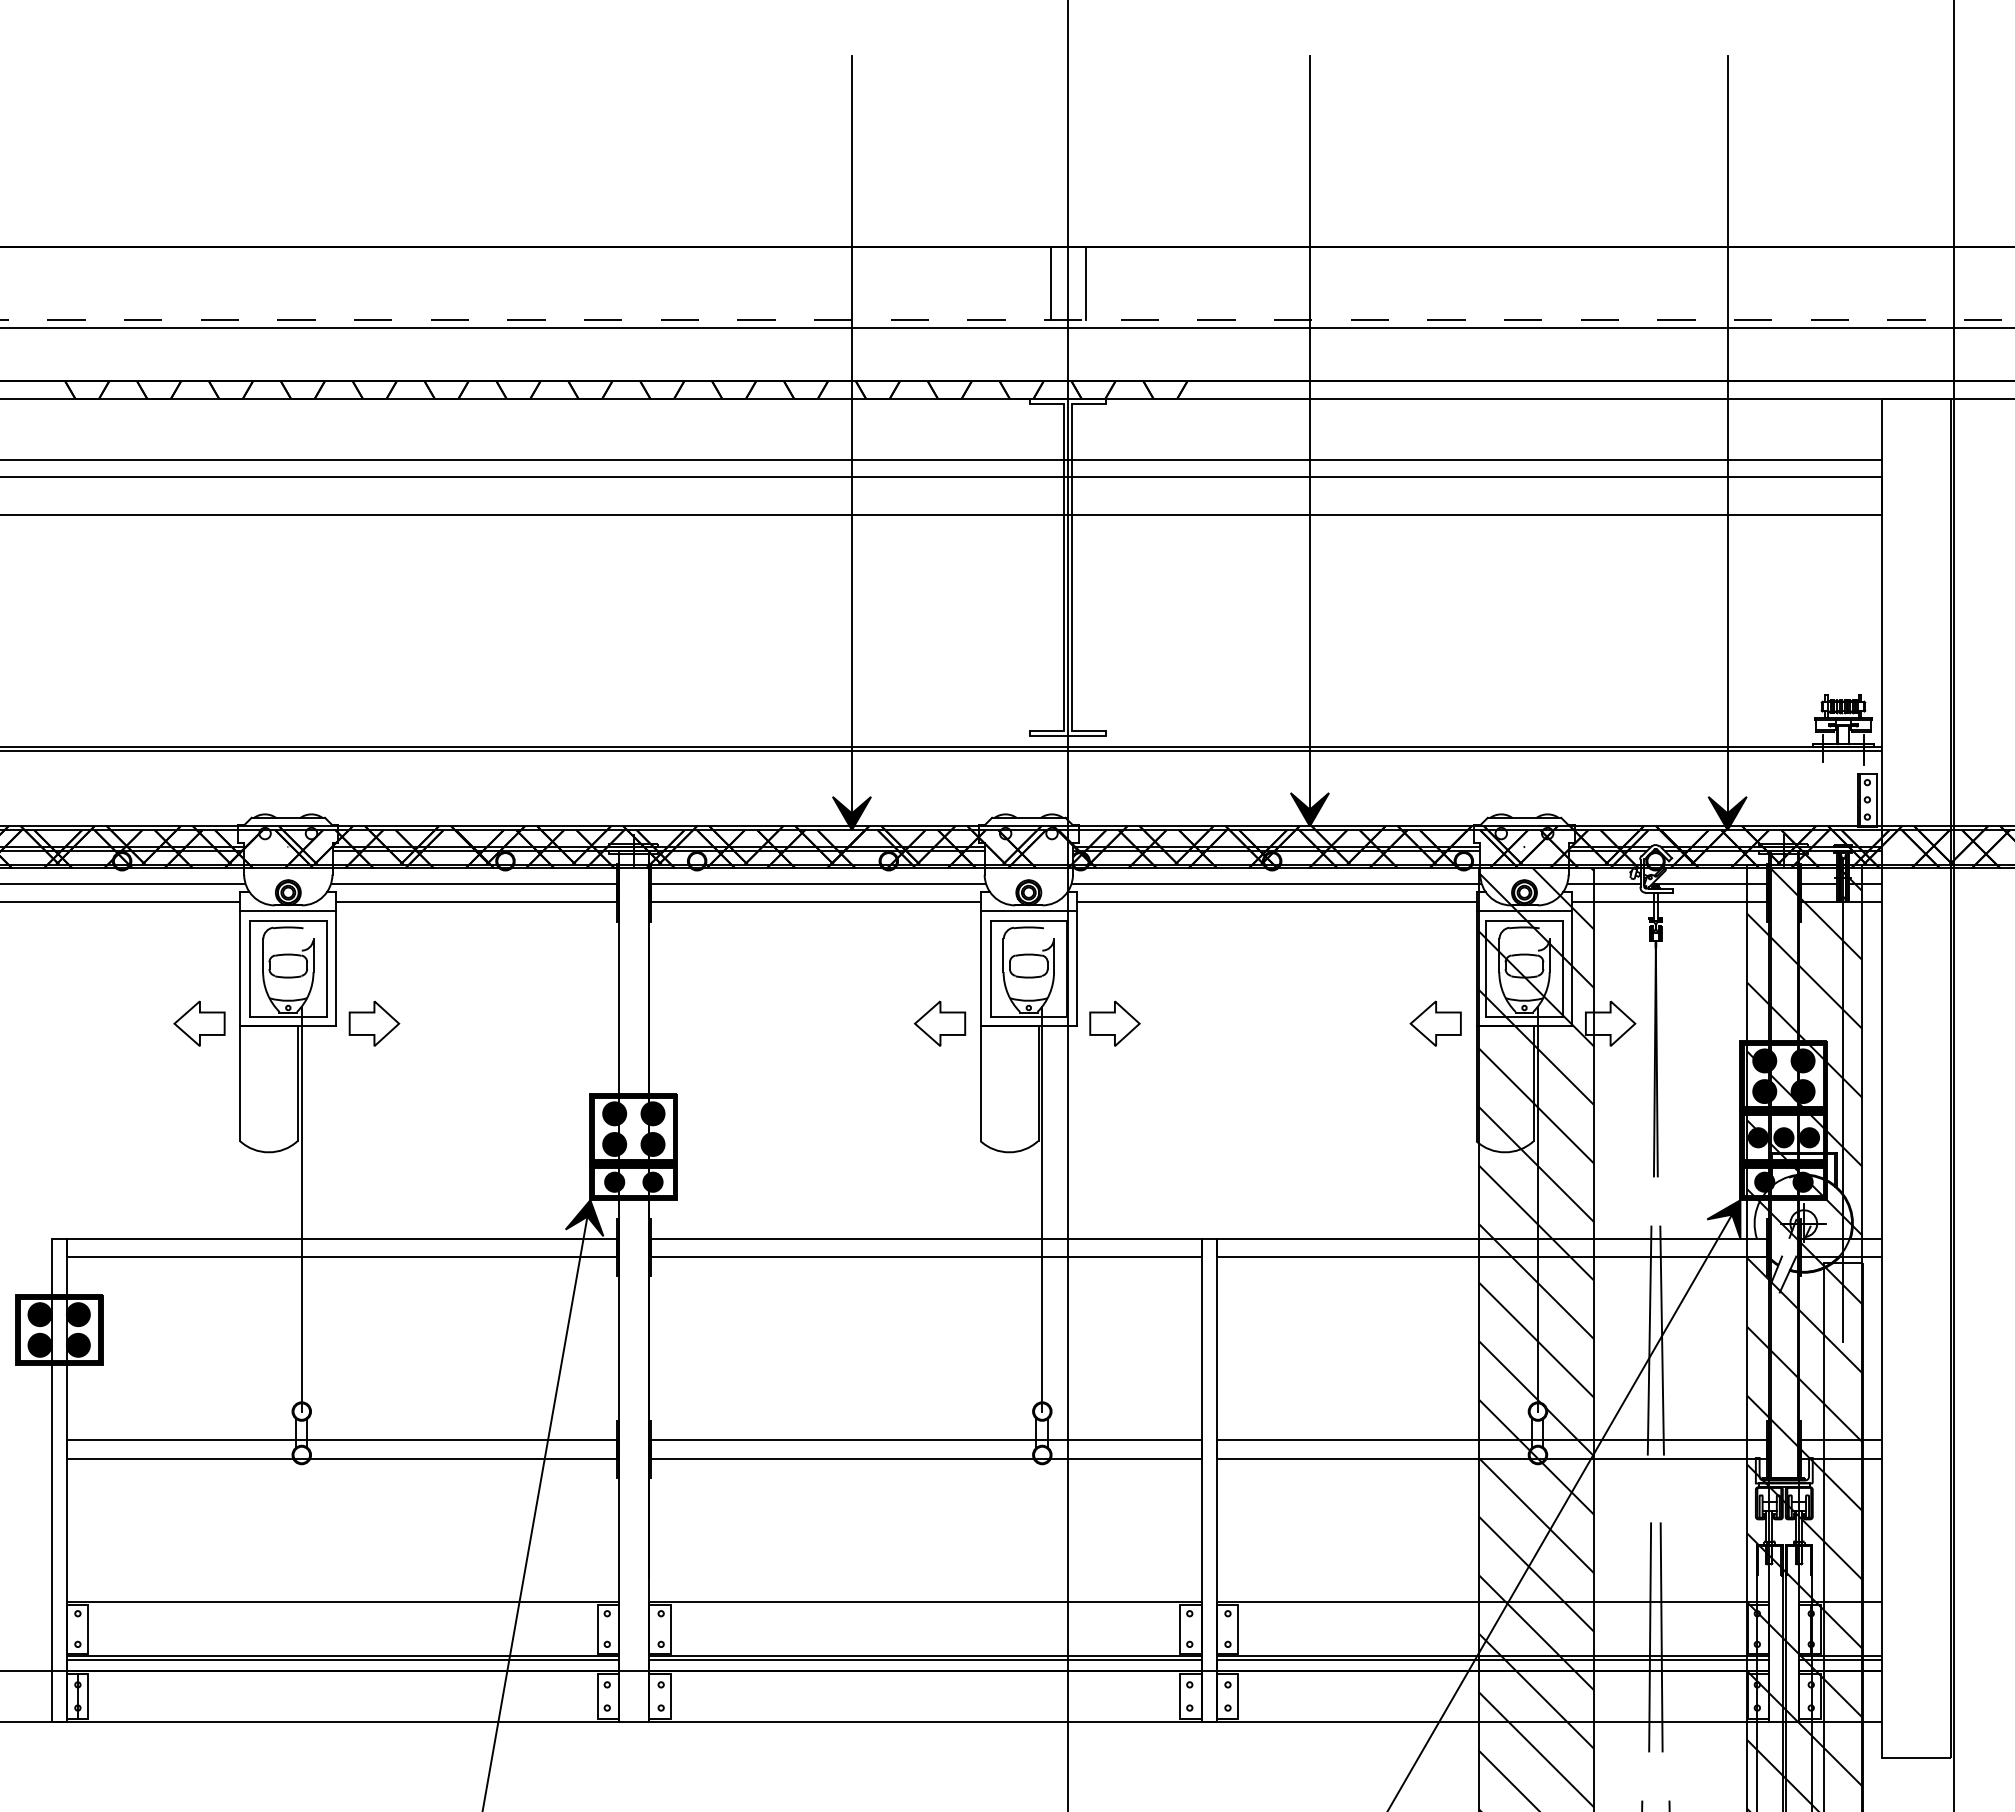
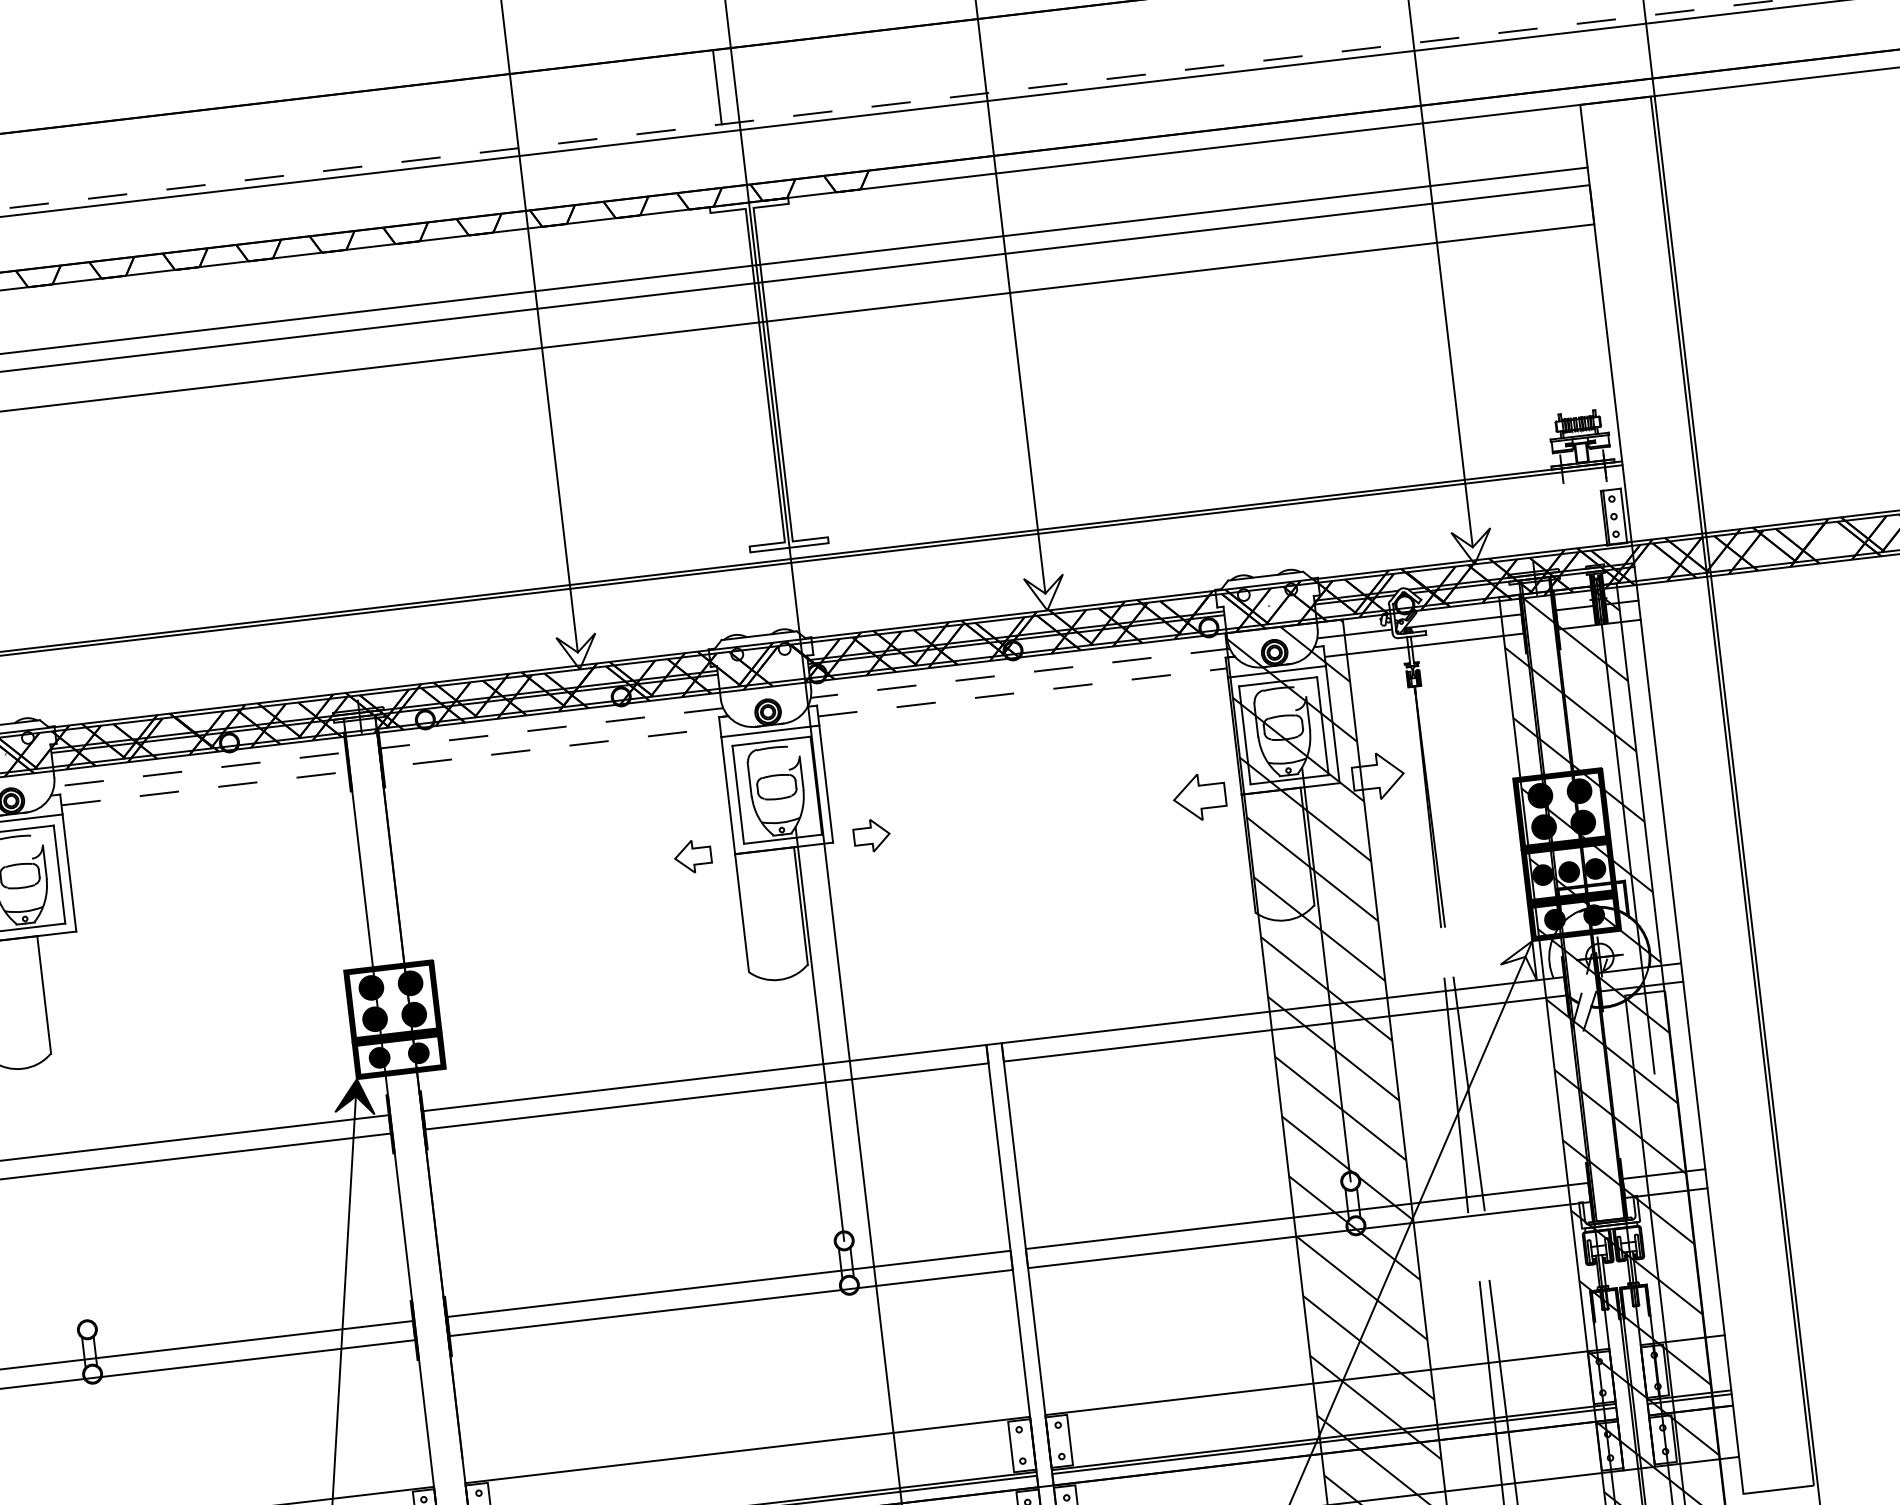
line: (1085, 283) -> (752, 82), removed
fill: (1309, 809) -> (1044, 593), removed
fill: (851, 813) -> (577, 652), removed
fill: (1727, 813) -> (1472, 547), removed
line: (1276, 883) -> (1020, 673), solid -> dashed
line: (617, 890) -> (347, 759), solid -> dashed
line: (650, 890) -> (381, 755), solid -> dashed
line: (1276, 902) -> (1022, 692), solid -> dashed
part: (374, 1023) -> (115, 924), removed
part: (939, 1023) -> (692, 856), size x0.7
part: (1114, 1023) -> (871, 835), size x0.7
line: (301, 1209) -> (62, 1123), removed
fill: (1723, 1219) -> (1517, 962), removed

